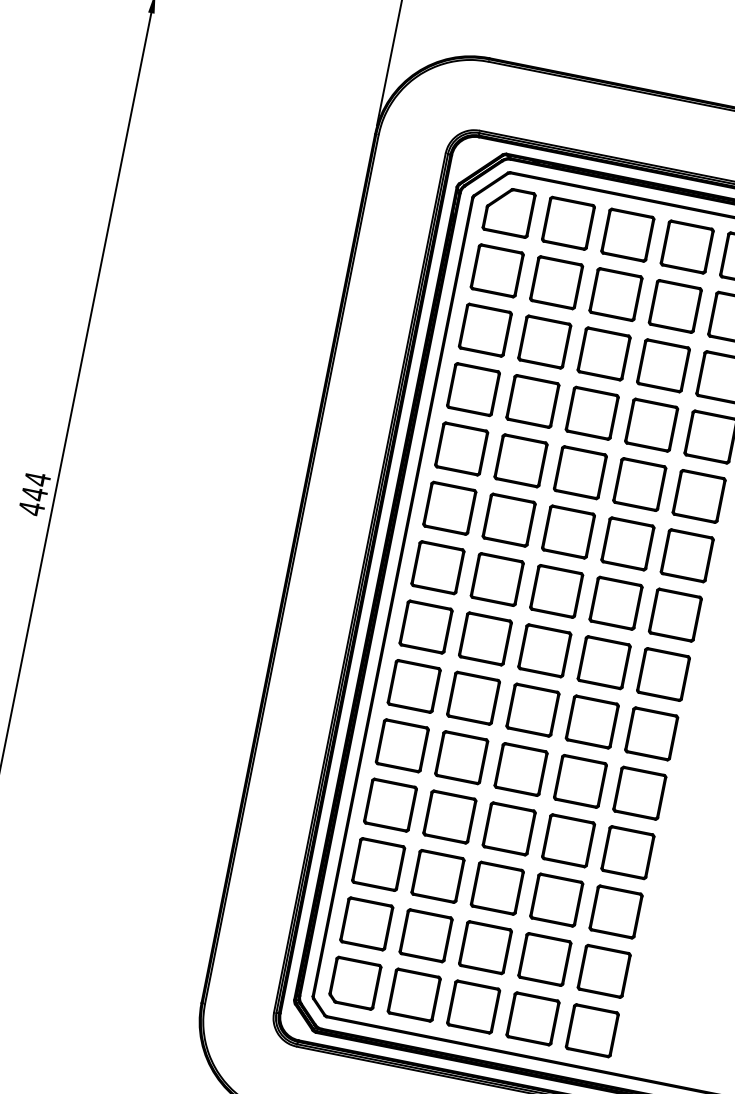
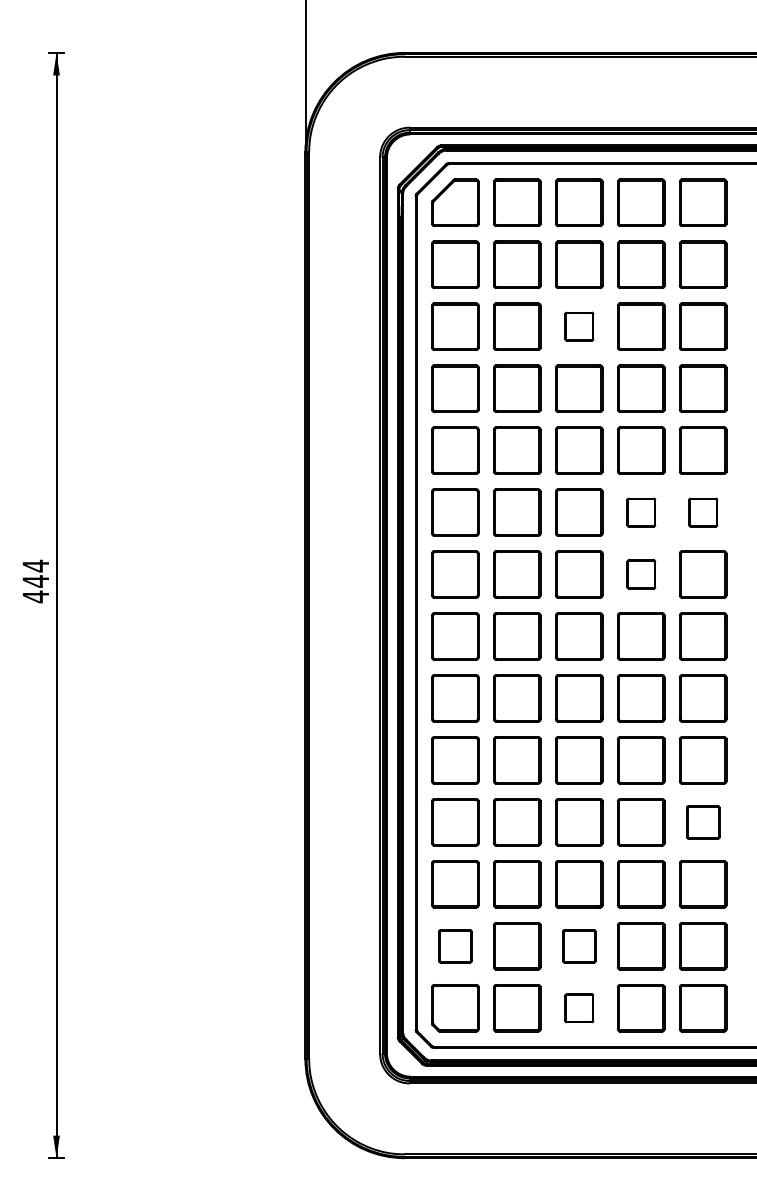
part: (604, 353) -> (579, 326), size x0.6
part: (628, 543) -> (641, 512), size x0.6
part: (687, 555) -> (703, 512), size x0.6
part: (616, 603) -> (641, 574), size x0.6
part: (628, 852) -> (703, 822), size x0.7
part: (366, 924) -> (455, 946), size x0.7
part: (485, 947) -> (579, 946), size x0.7
part: (473, 1007) -> (579, 1008), size x0.6

